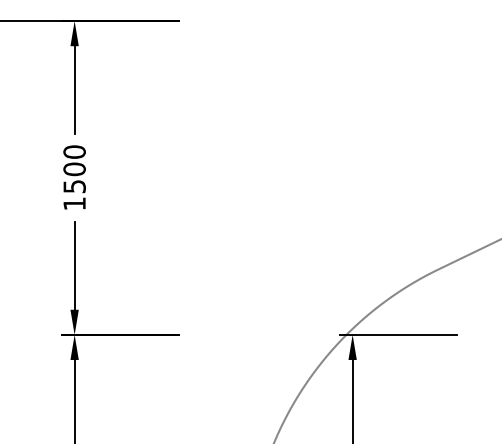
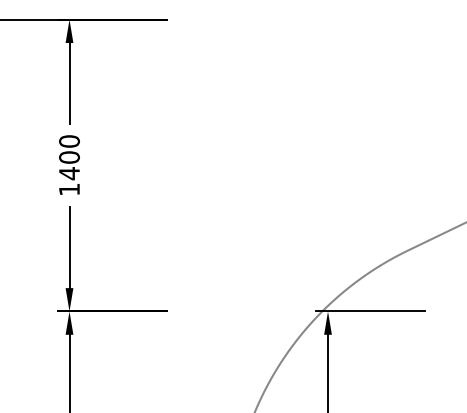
text: (74, 186) -> (69, 173), 1500 -> 1400

